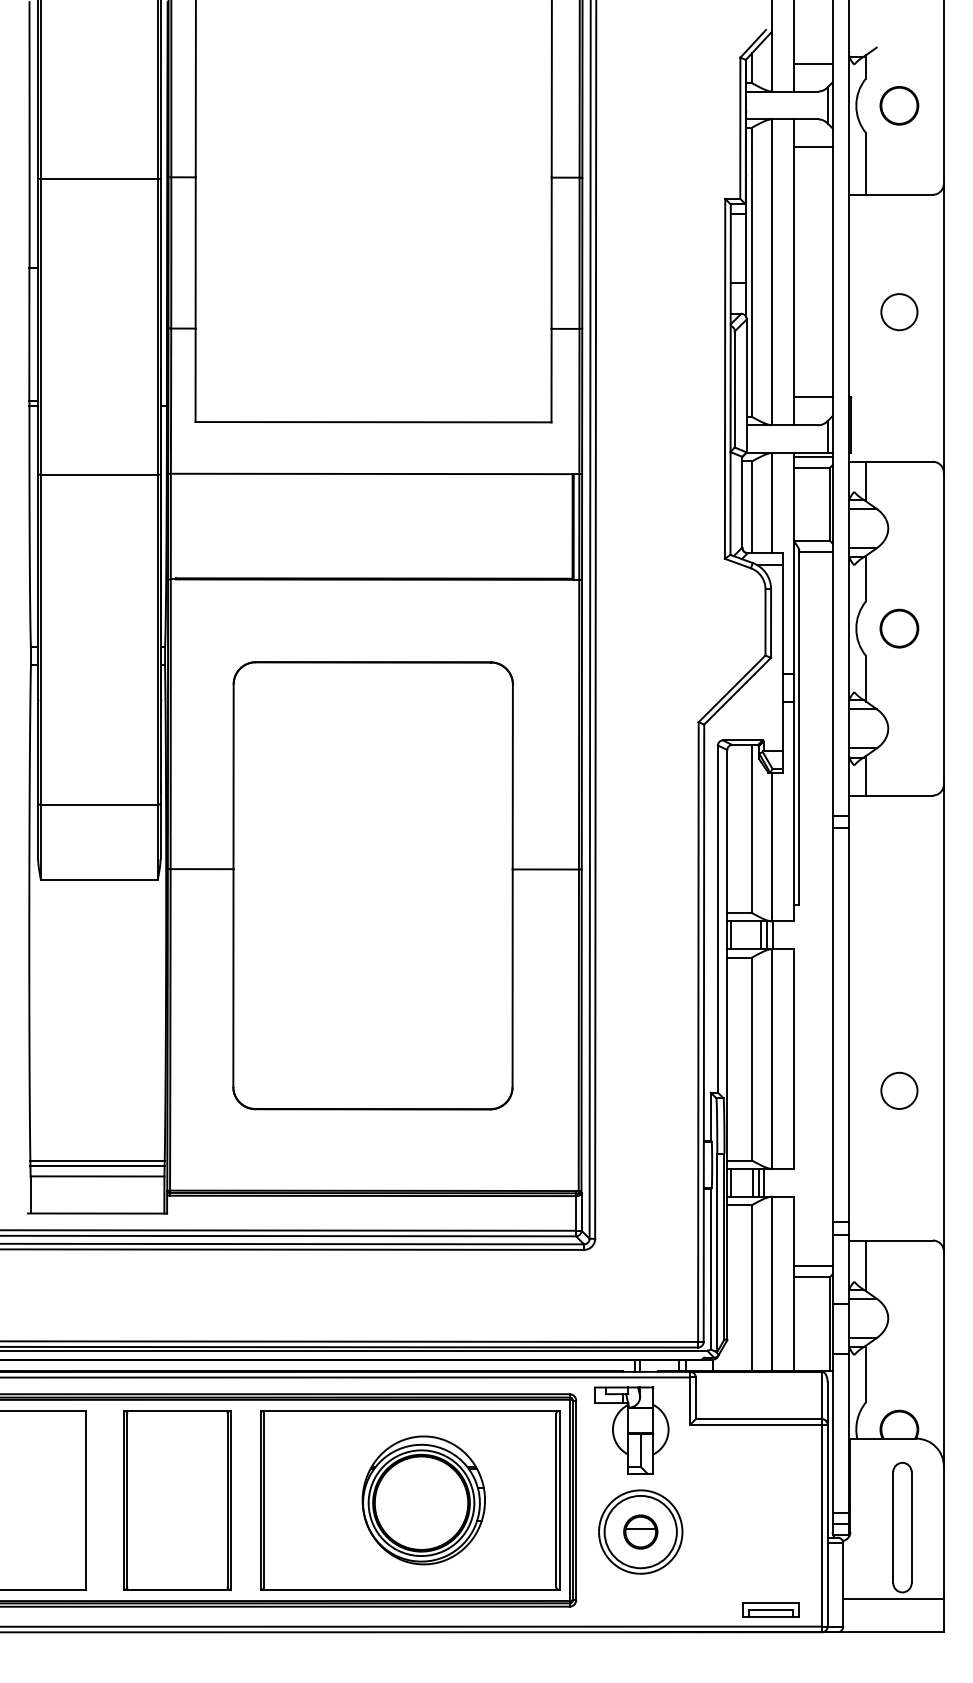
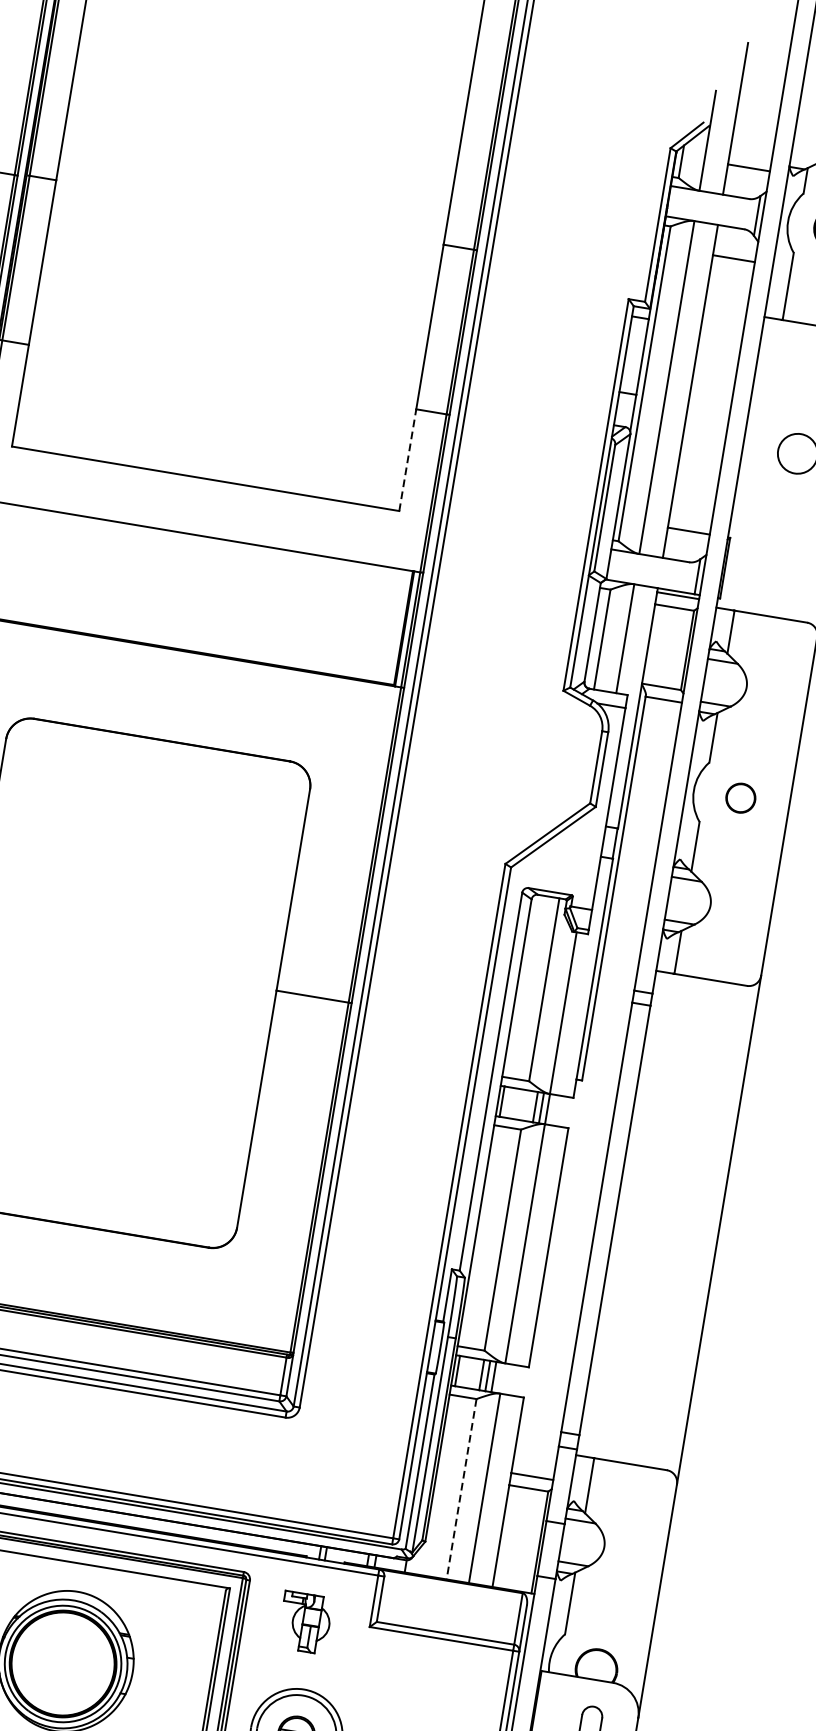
line: (551, 375) -> (407, 460), solid -> dashed
part: (899, 628) -> (740, 798), size x0.7
circle: (899, 1090) -> (657, 1300), removed
line: (752, 1287) -> (462, 1488), solid -> dashed
part: (631, 1430) -> (304, 1622), size x0.6

